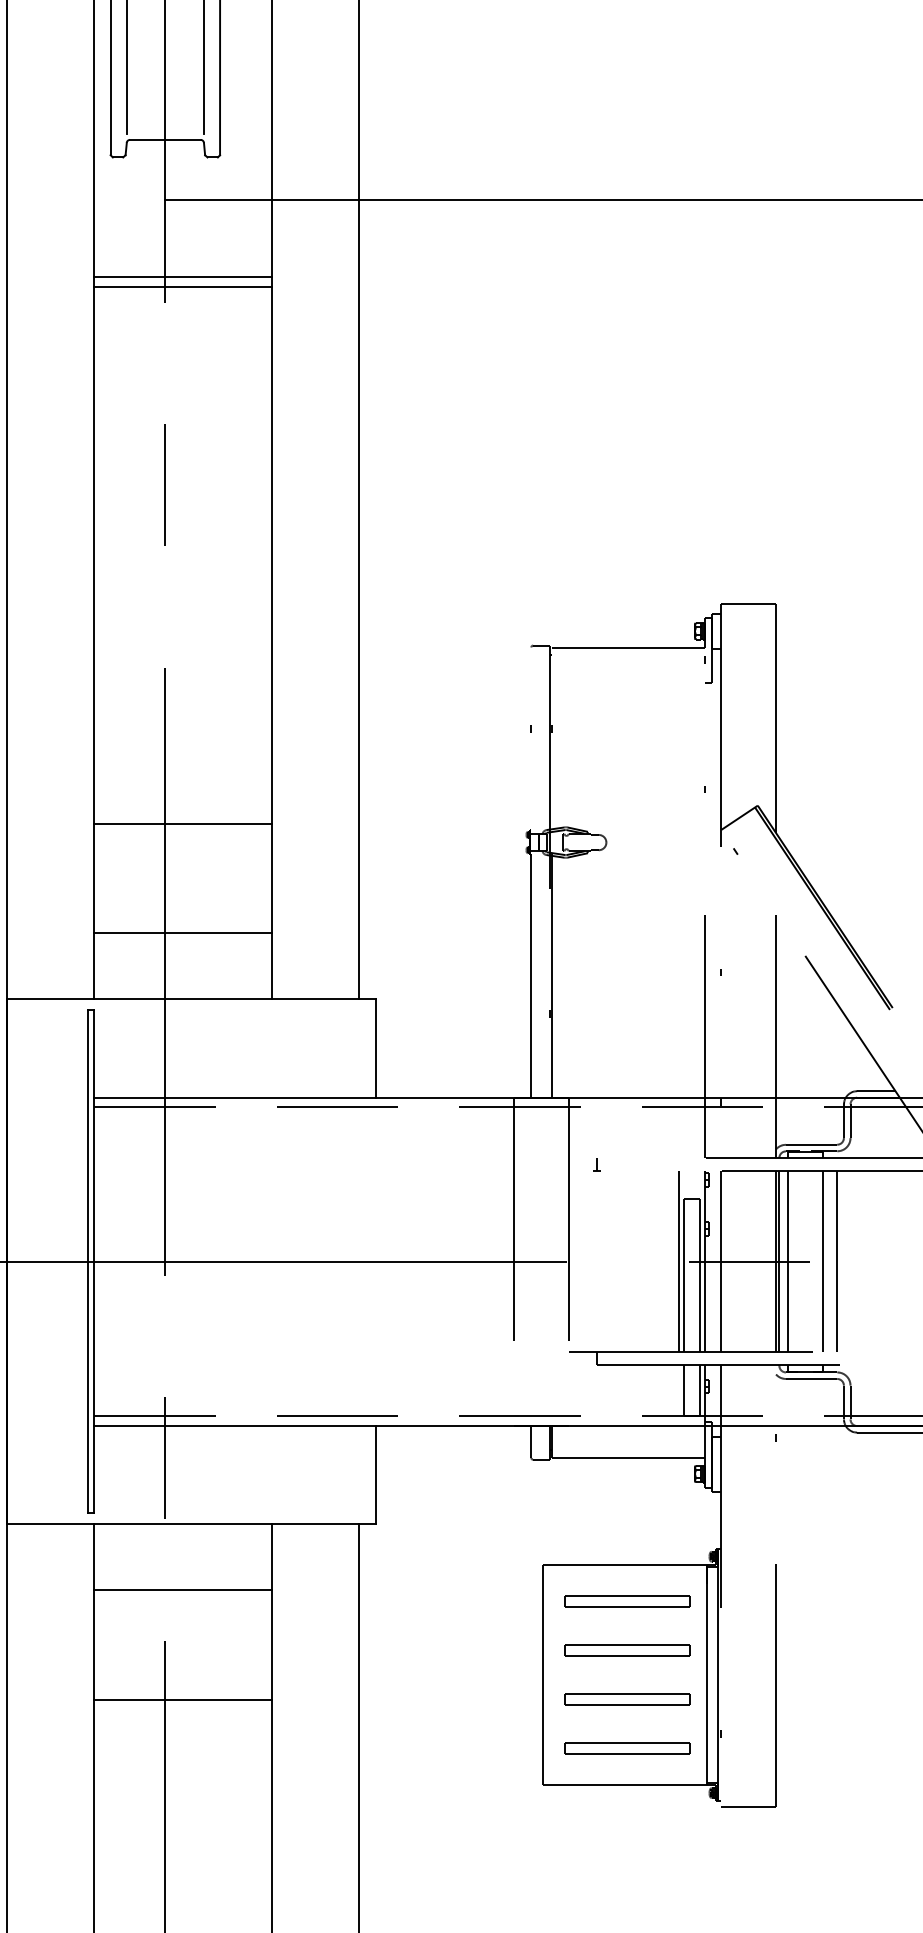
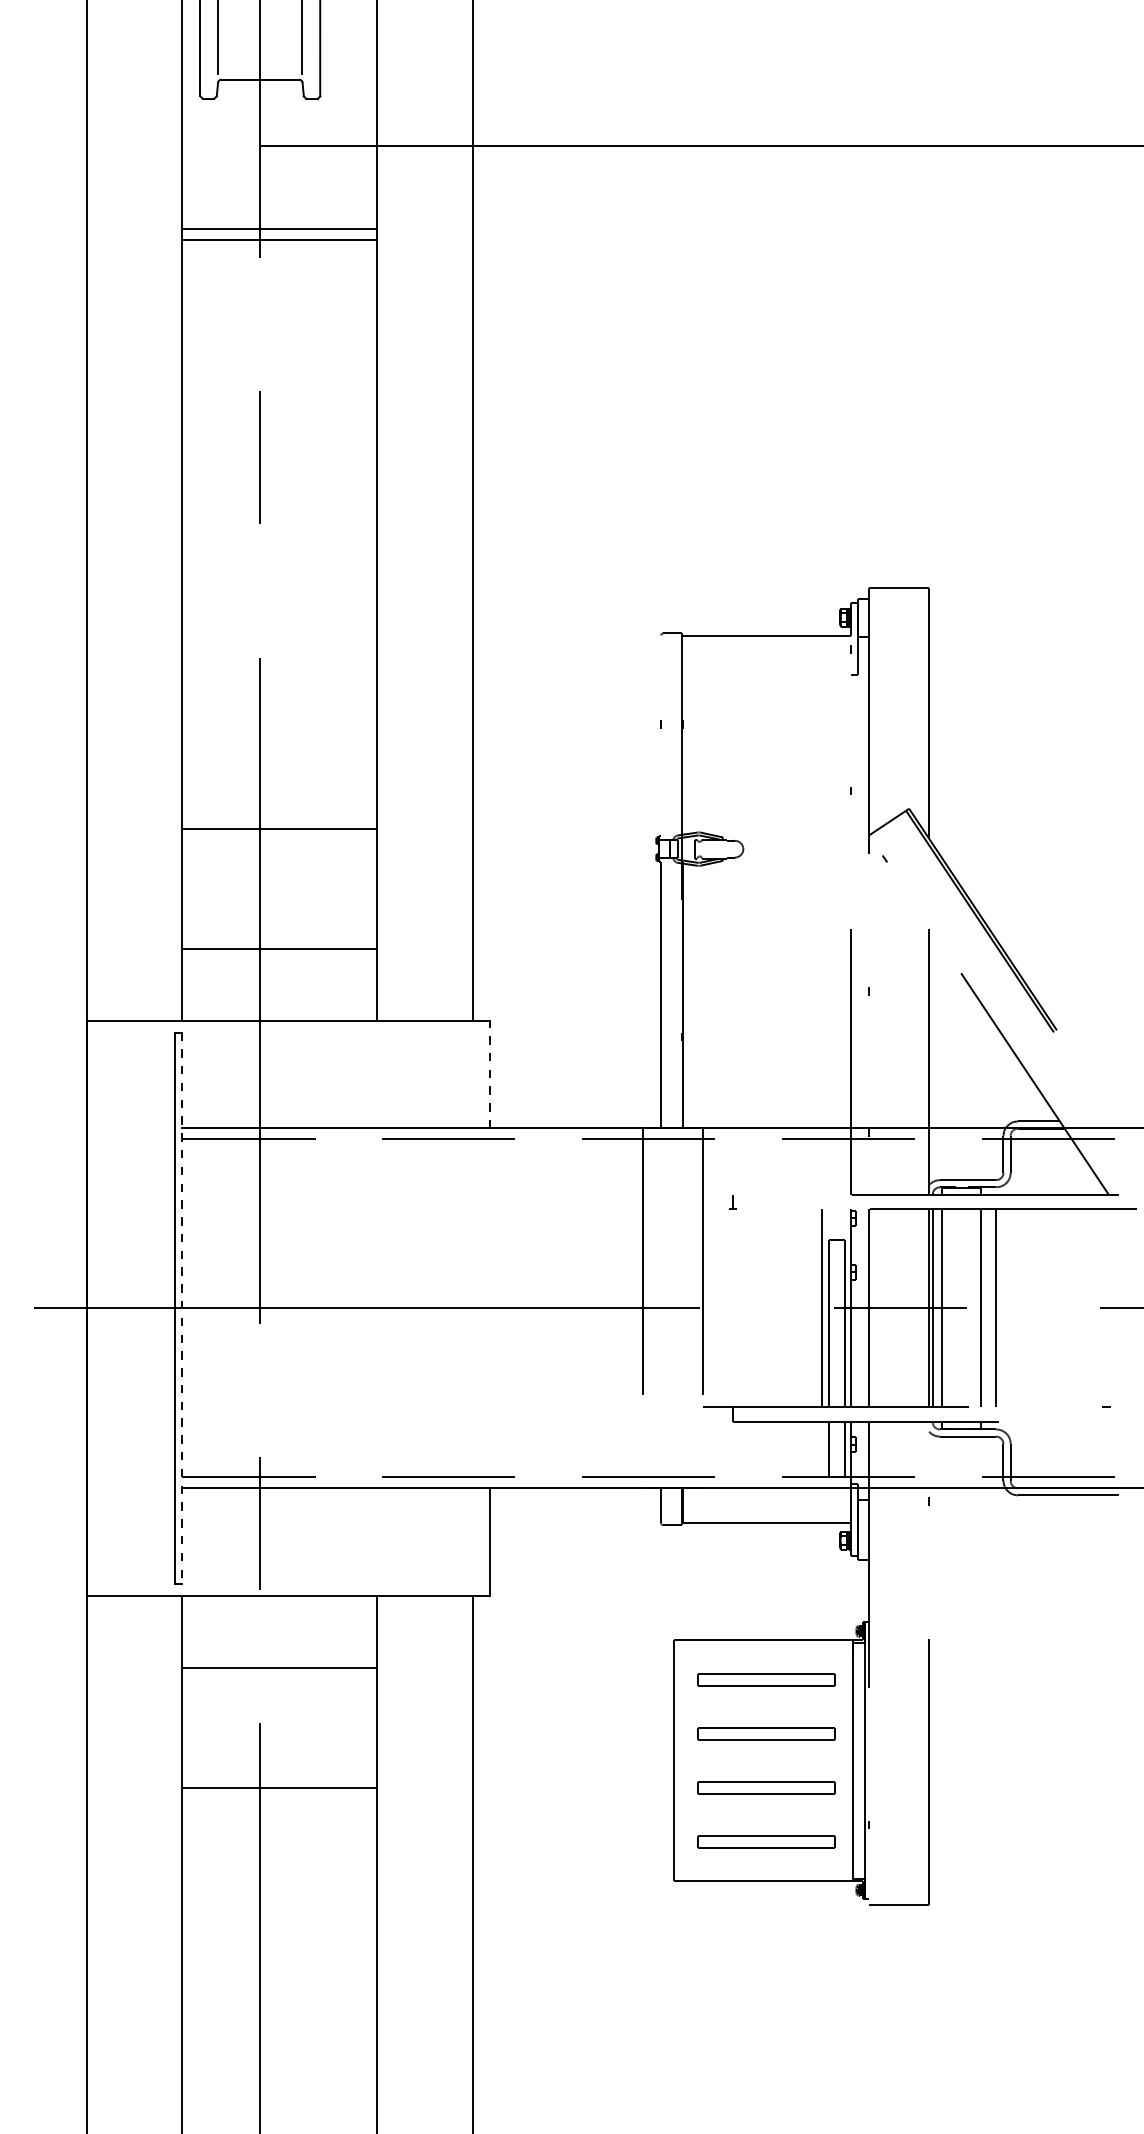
line: (375, 1048) -> (490, 1074), solid -> dashed
line: (94, 1261) -> (182, 1308), solid -> dashed

